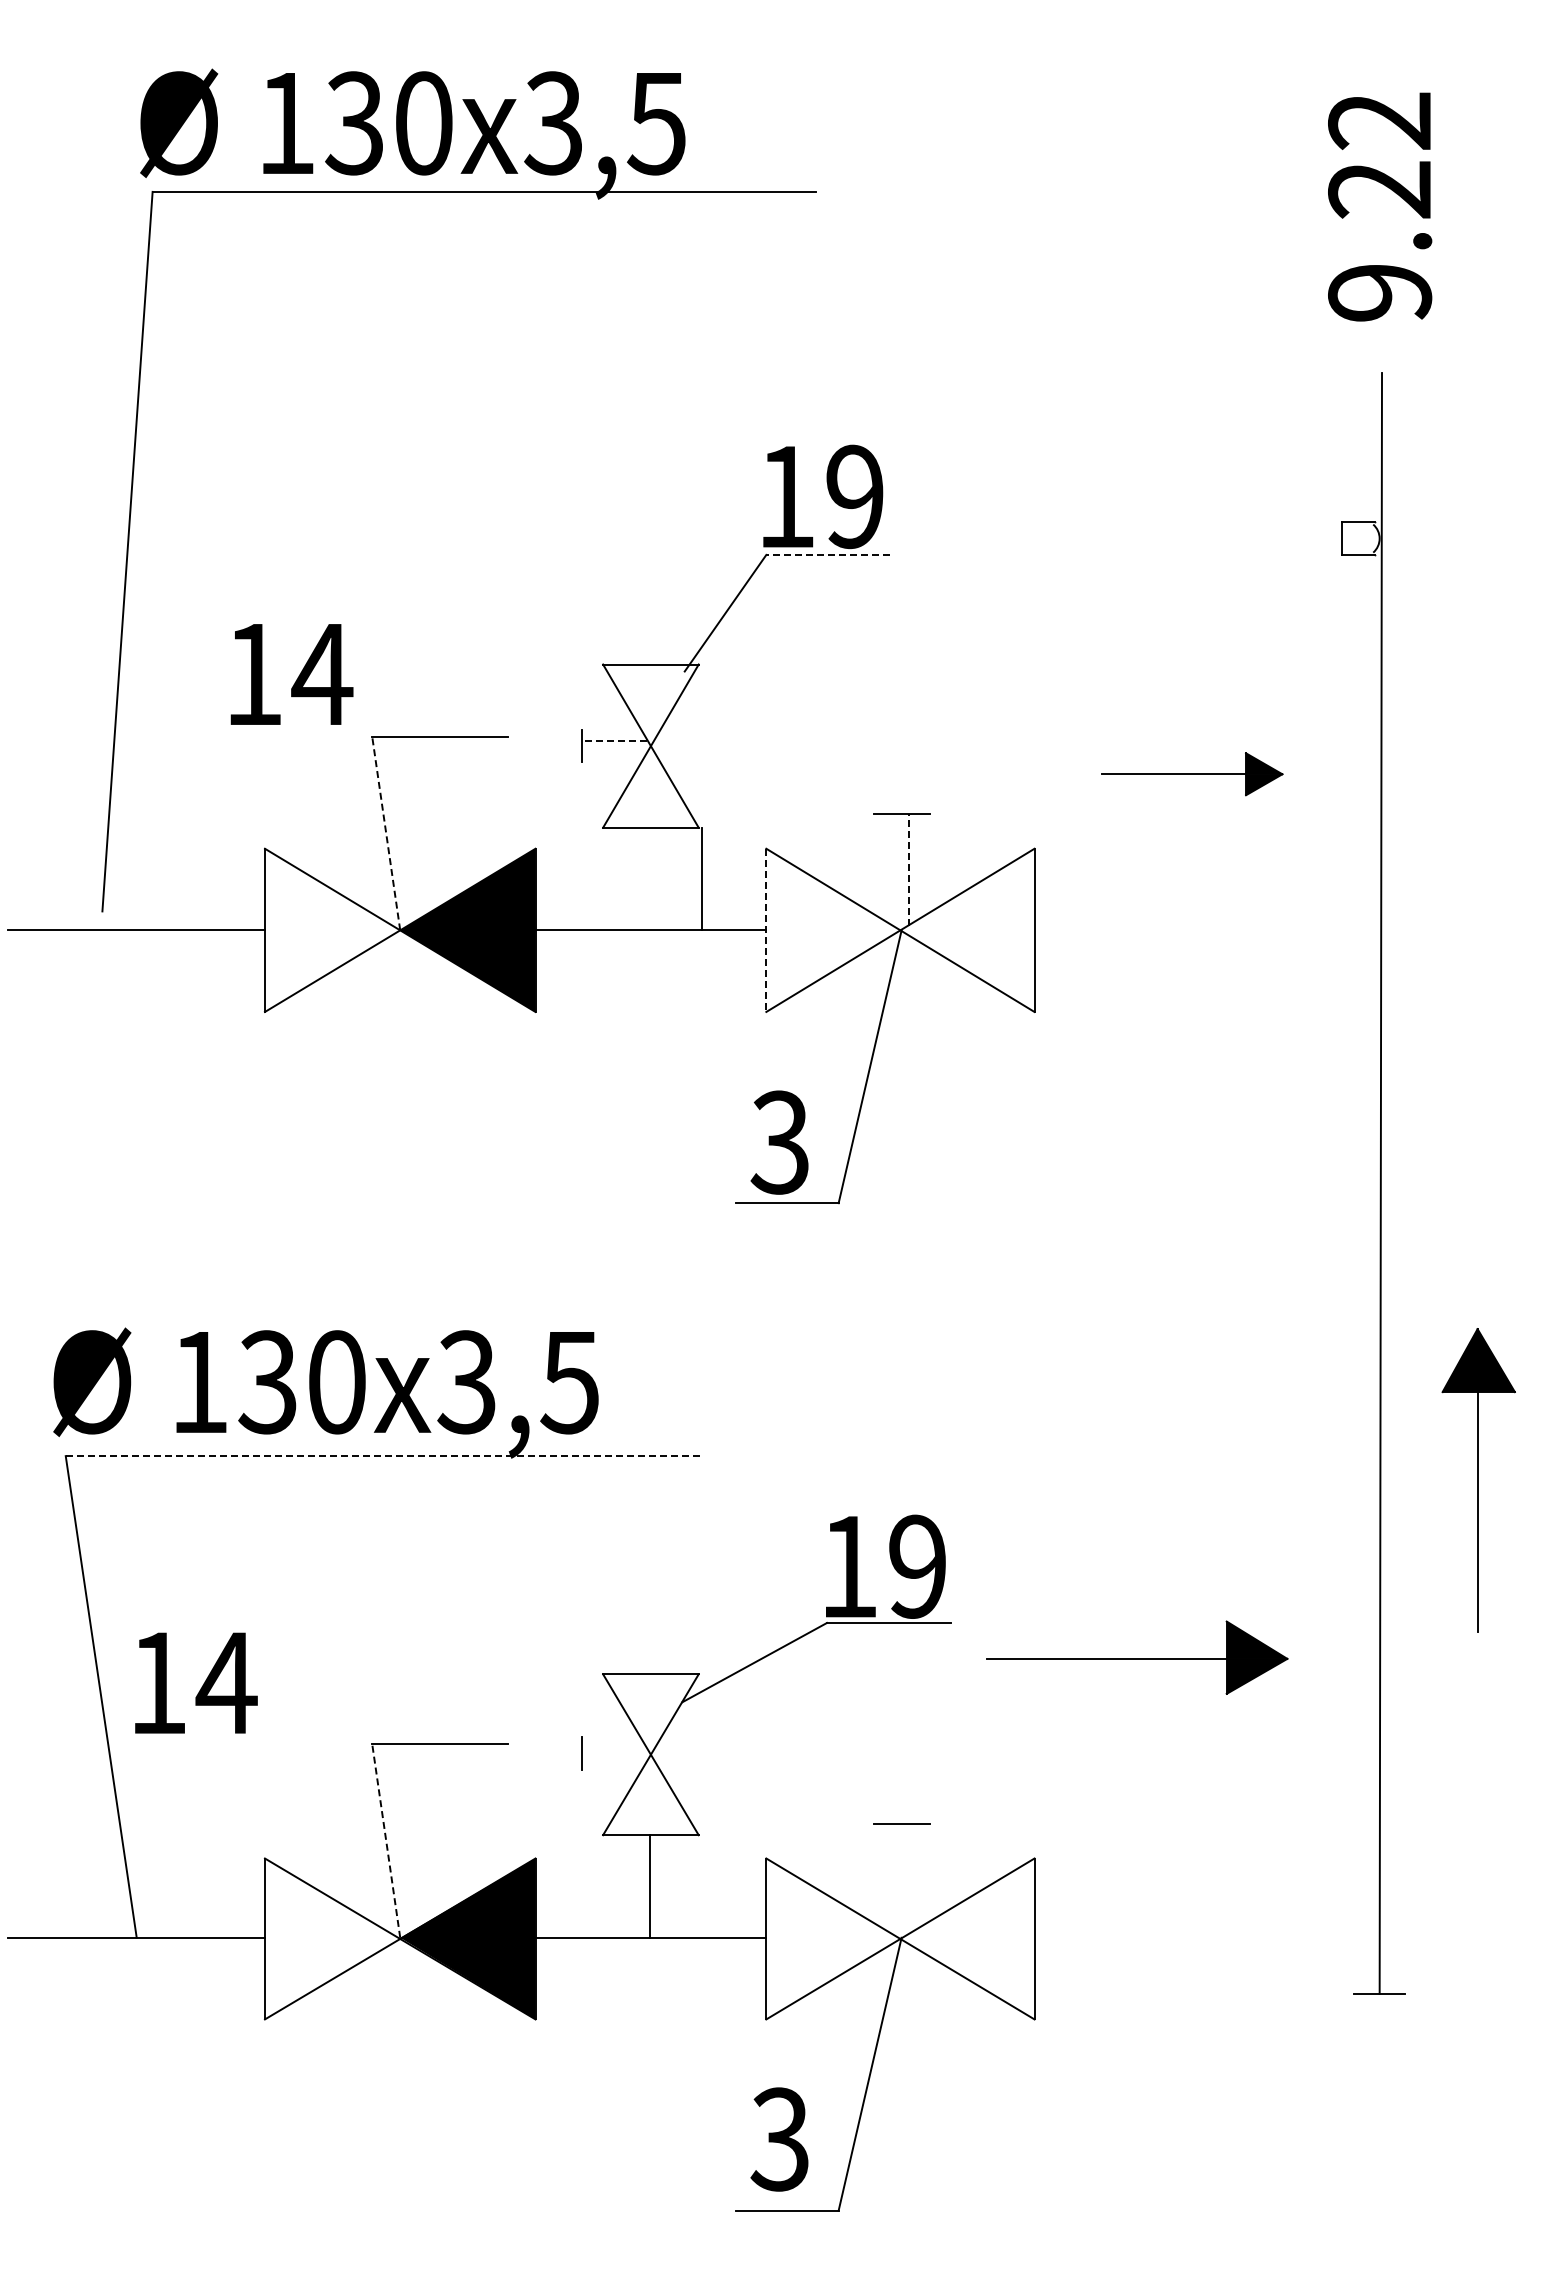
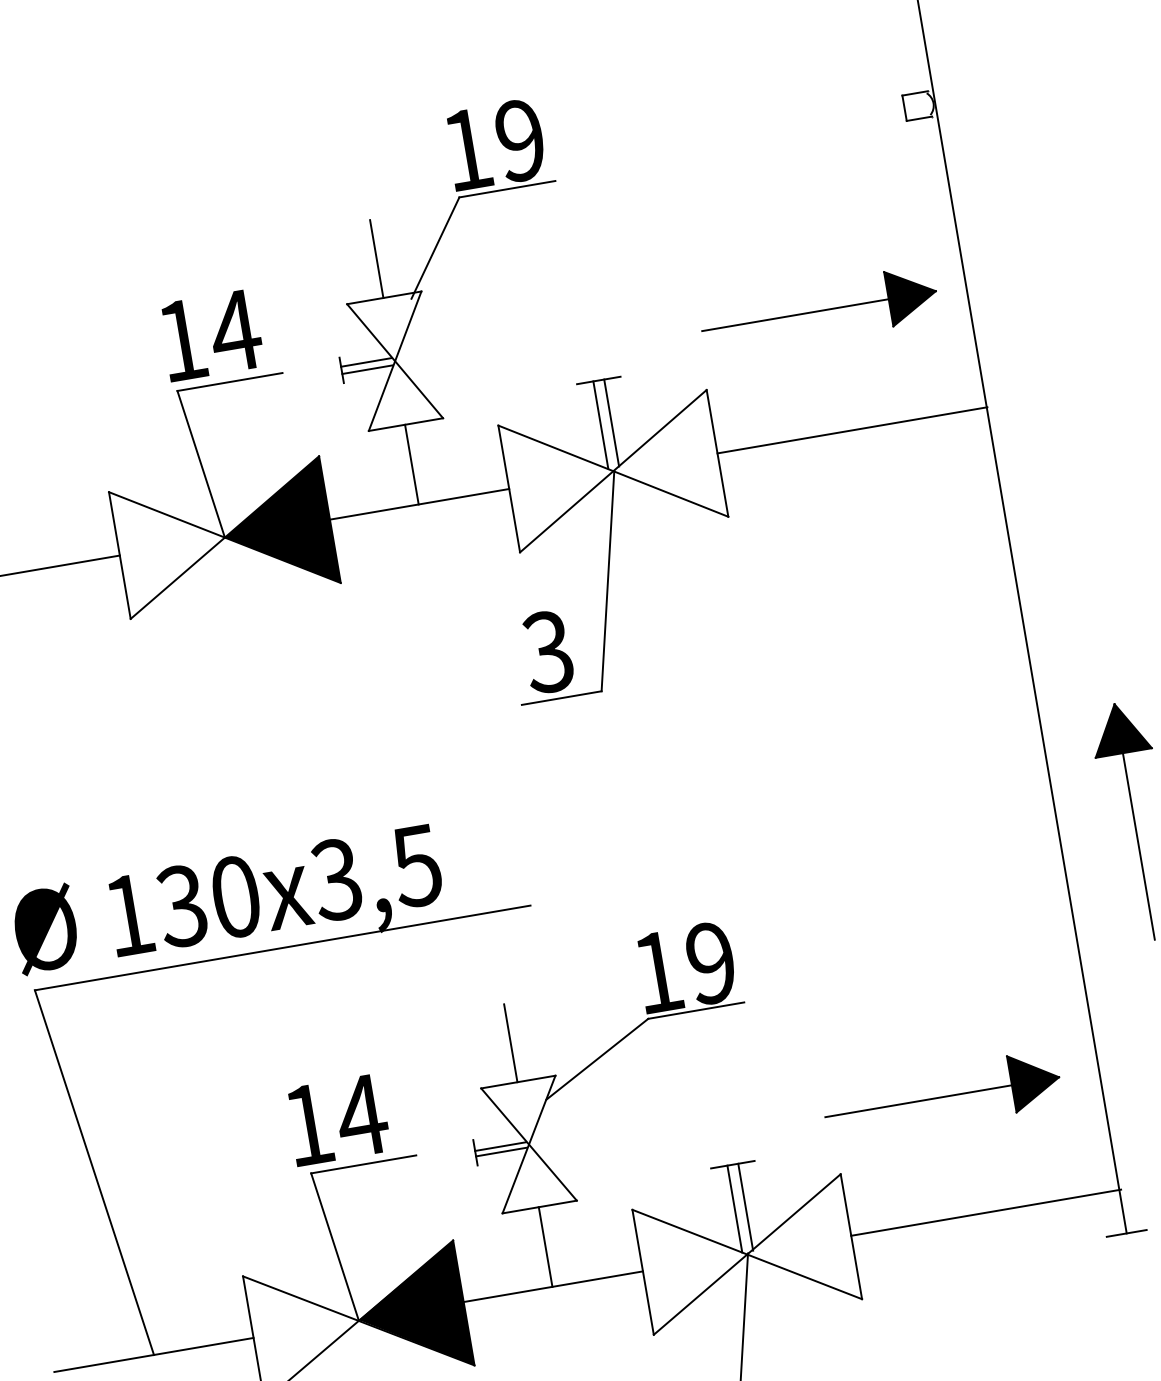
line: (828, 554) -> (507, 188), dashed -> solid
line: (649, 614) -> (376, 259), added
text: (291, 674) -> (211, 335), moved
line: (614, 741) -> (366, 362), dashed -> solid
line: (614, 750) -> (367, 369), added
part: (1192, 774) -> (819, 311), size x1.67
line: (386, 833) -> (201, 464), dashed -> solid
line: (894, 869) -> (600, 424), added
line: (908, 869) -> (611, 422), dashed -> solid
line: (701, 878) -> (411, 464), moved
line: (766, 930) -> (509, 489), dashed -> solid
line: (1208, 930) -> (852, 430), added
line: (385, 1456) -> (283, 948), dashed -> solid
line: (649, 1624) -> (510, 1043), added
part: (1137, 1657) -> (942, 1096), moved
text: (196, 1682) -> (338, 1119), moved
line: (614, 1751) -> (500, 1146), added
line: (614, 1758) -> (501, 1152), added
line: (386, 1841) -> (335, 1247), dashed -> solid
line: (894, 1879) -> (734, 1209), added
line: (908, 1879) -> (745, 1207), added
line: (1208, 1937) -> (986, 1212), added

